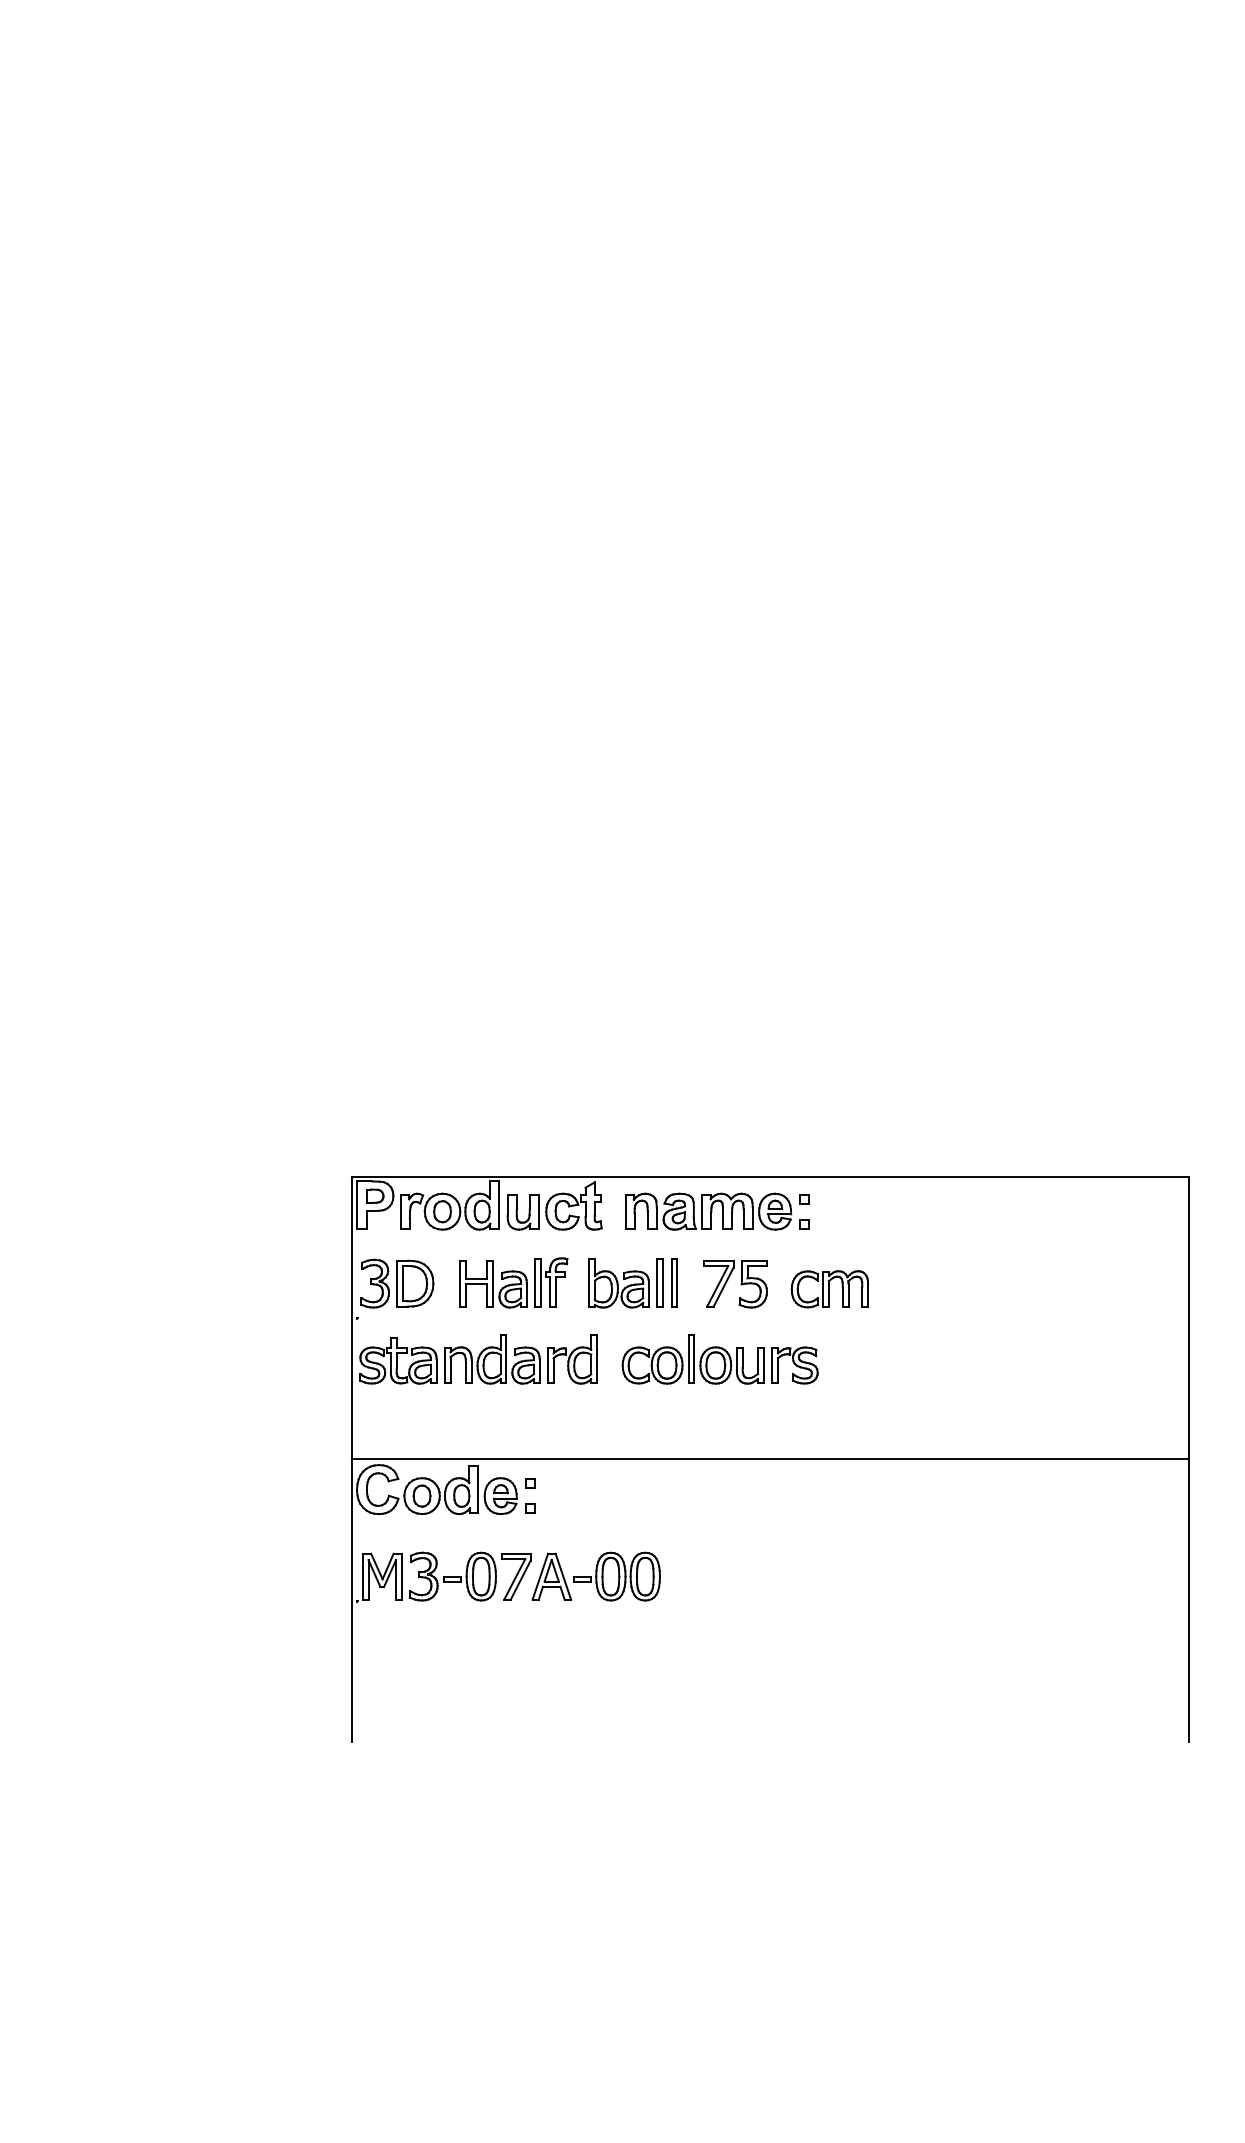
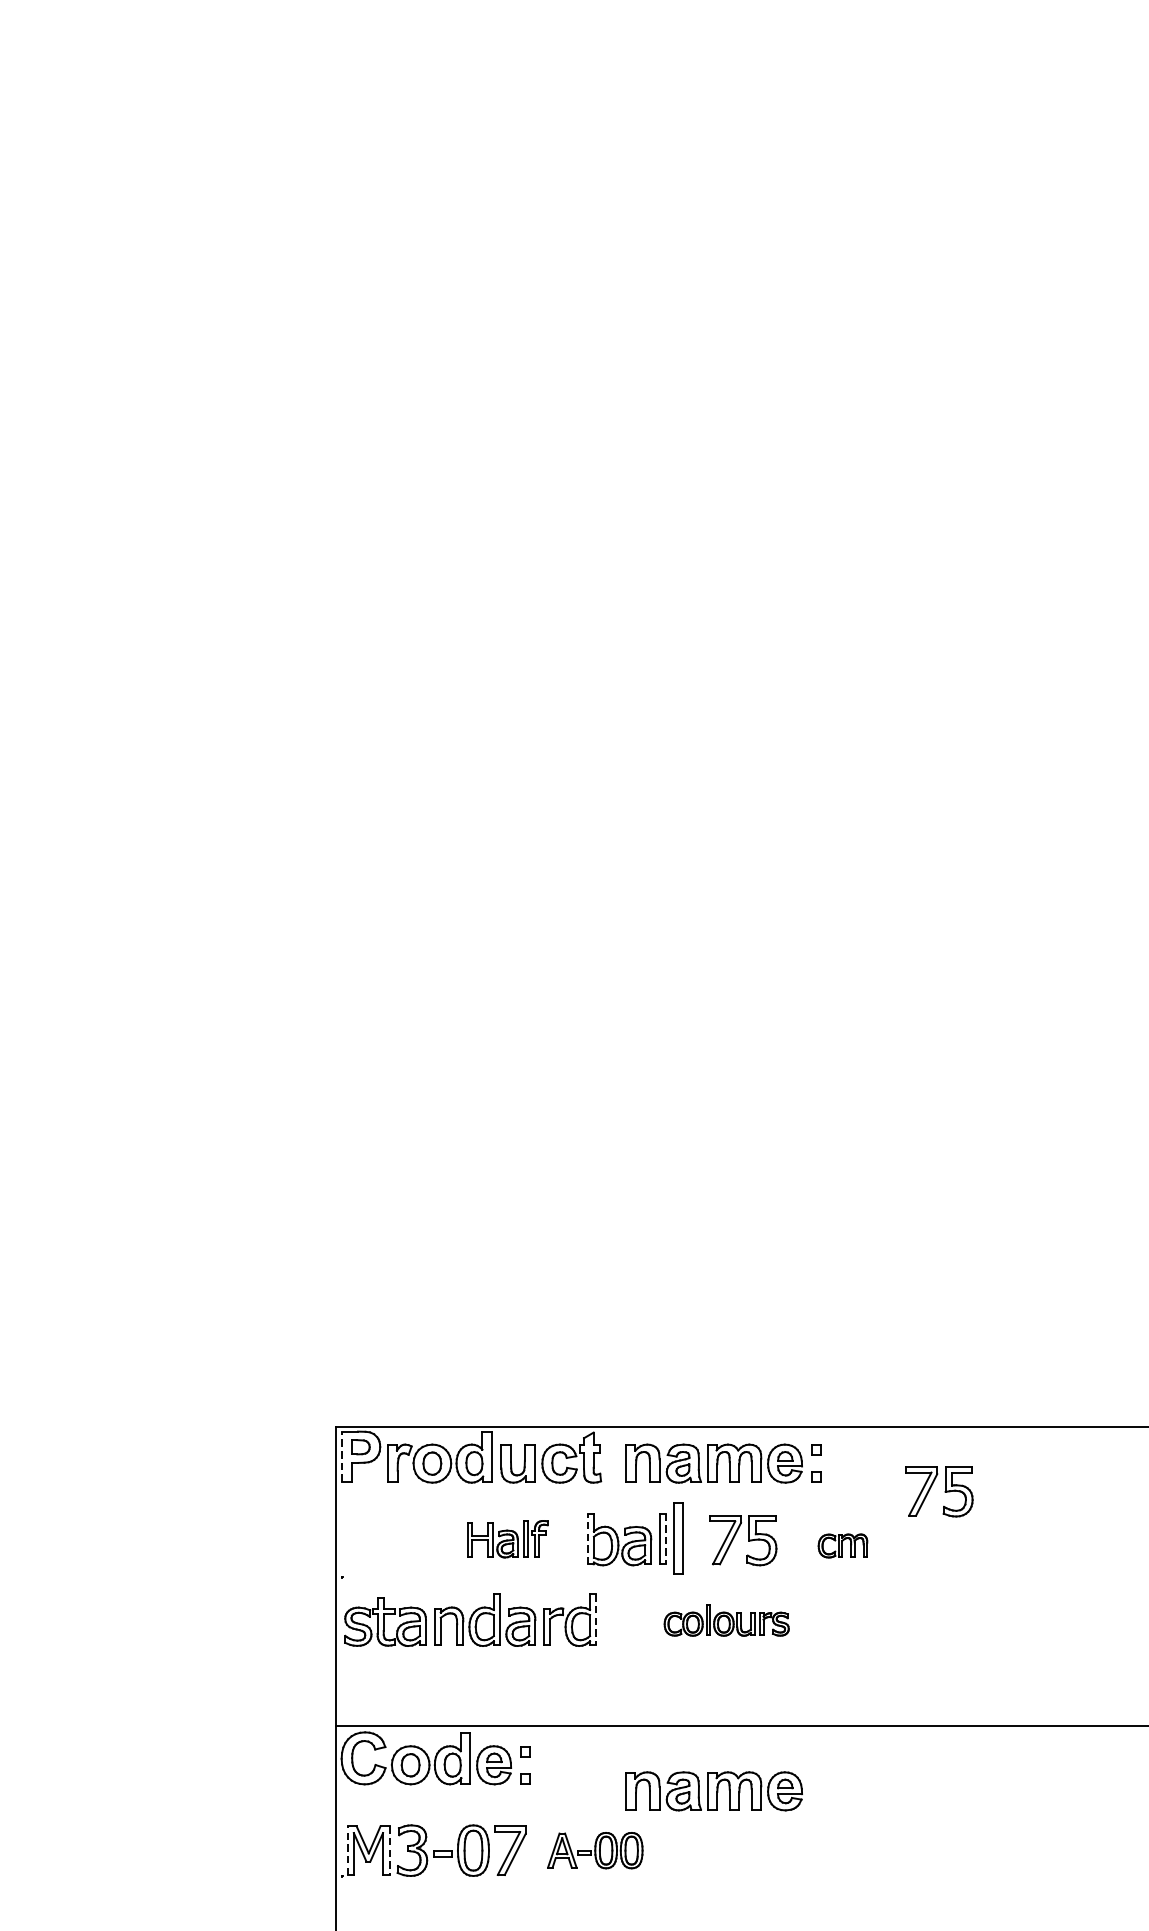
line: (357, 1205) -> (342, 1457), solid -> dashed
part: (920, 1238) -> (939, 1492), added
part: (513, 1282) -> (507, 1538), size x0.7
line: (589, 1282) -> (588, 1538), solid -> dashed
line: (663, 1282) -> (666, 1538), solid -> dashed
part: (674, 1282) -> (678, 1538), size x1.4
part: (397, 1283) -> (384, 1539), removed
part: (829, 1289) -> (842, 1546), size x0.6
line: (597, 1358) -> (596, 1619), solid -> dashed
part: (719, 1359) -> (726, 1620), size x0.6
part: (708, 1520) -> (714, 1791), added
line: (362, 1576) -> (347, 1850), solid -> dashed
line: (402, 1576) -> (389, 1850), solid -> dashed
part: (595, 1576) -> (594, 1850), size x0.7

